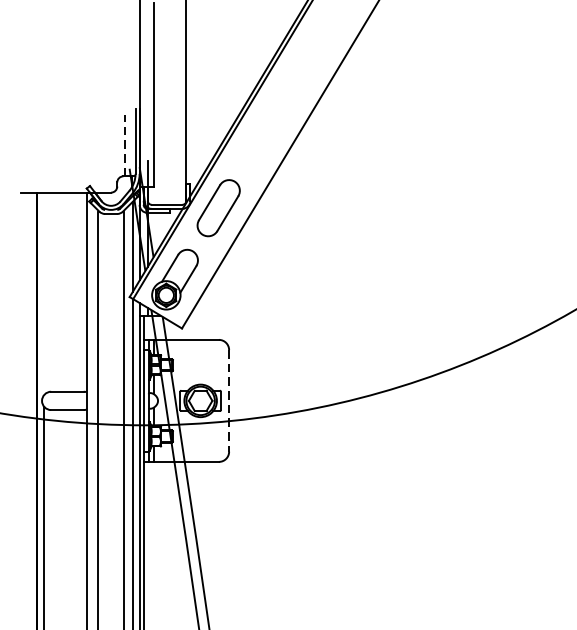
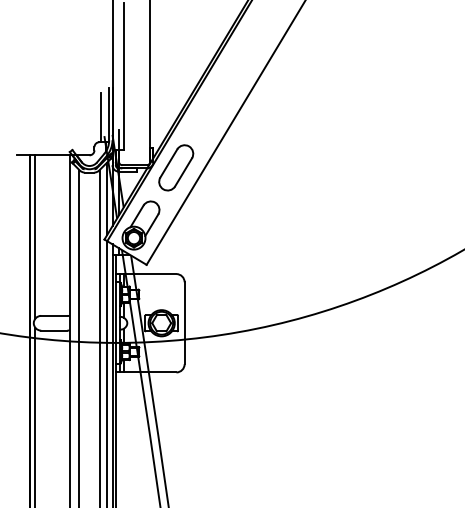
line: (126, 145) -> (101, 117), dashed -> solid
line: (44, 293) -> (35, 236), added
line: (228, 401) -> (184, 323), dashed -> solid

